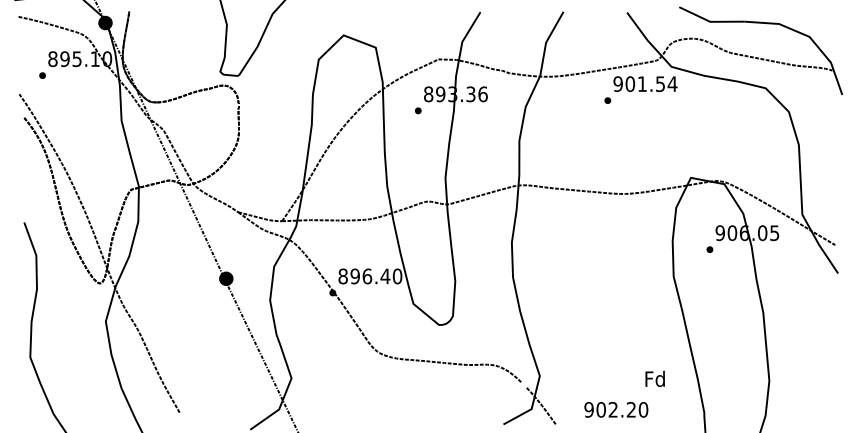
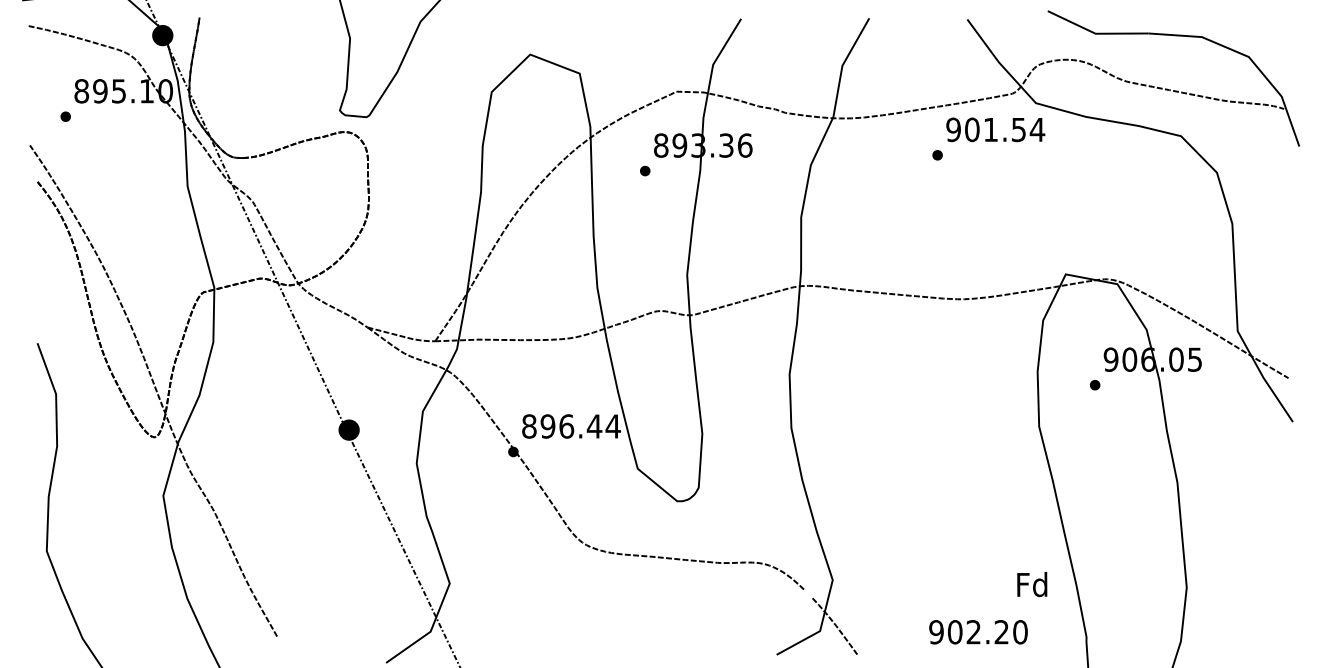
text: (397, 276) -> (613, 426), 896.40 -> 896.44
text: (654, 378) -> (1031, 583), moved
text: (616, 409) -> (978, 631), moved

